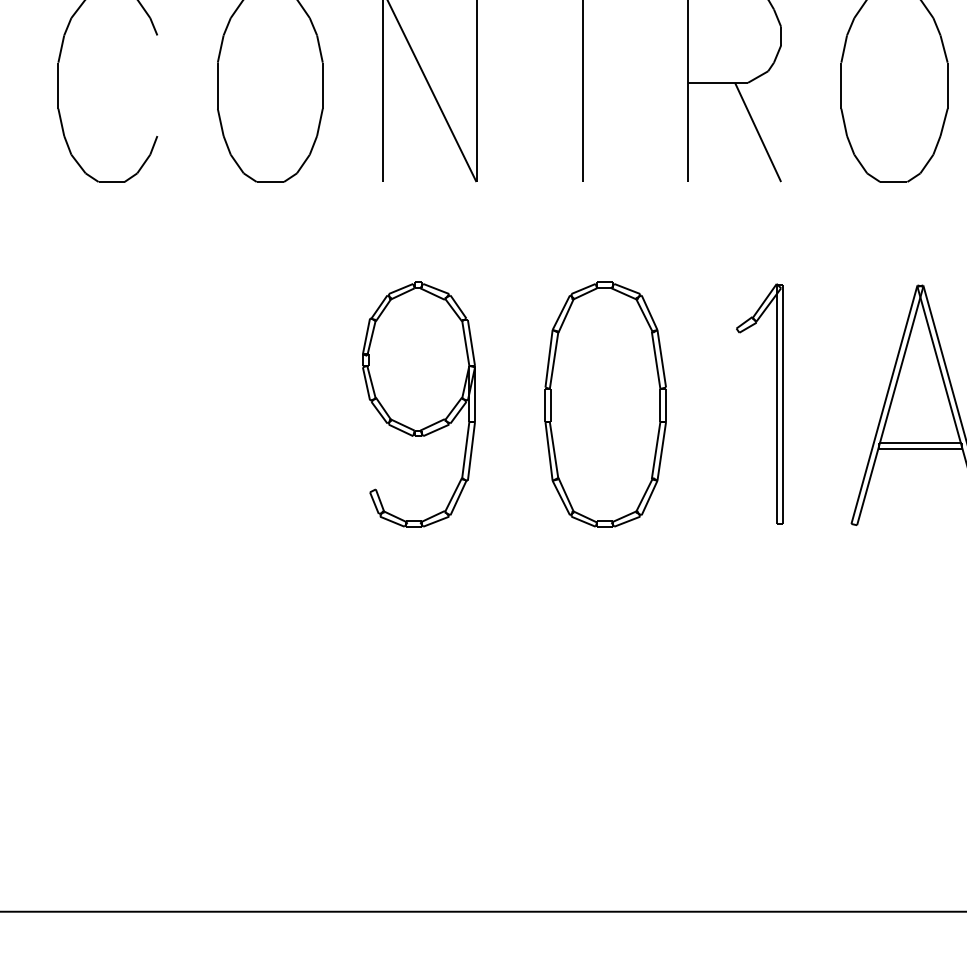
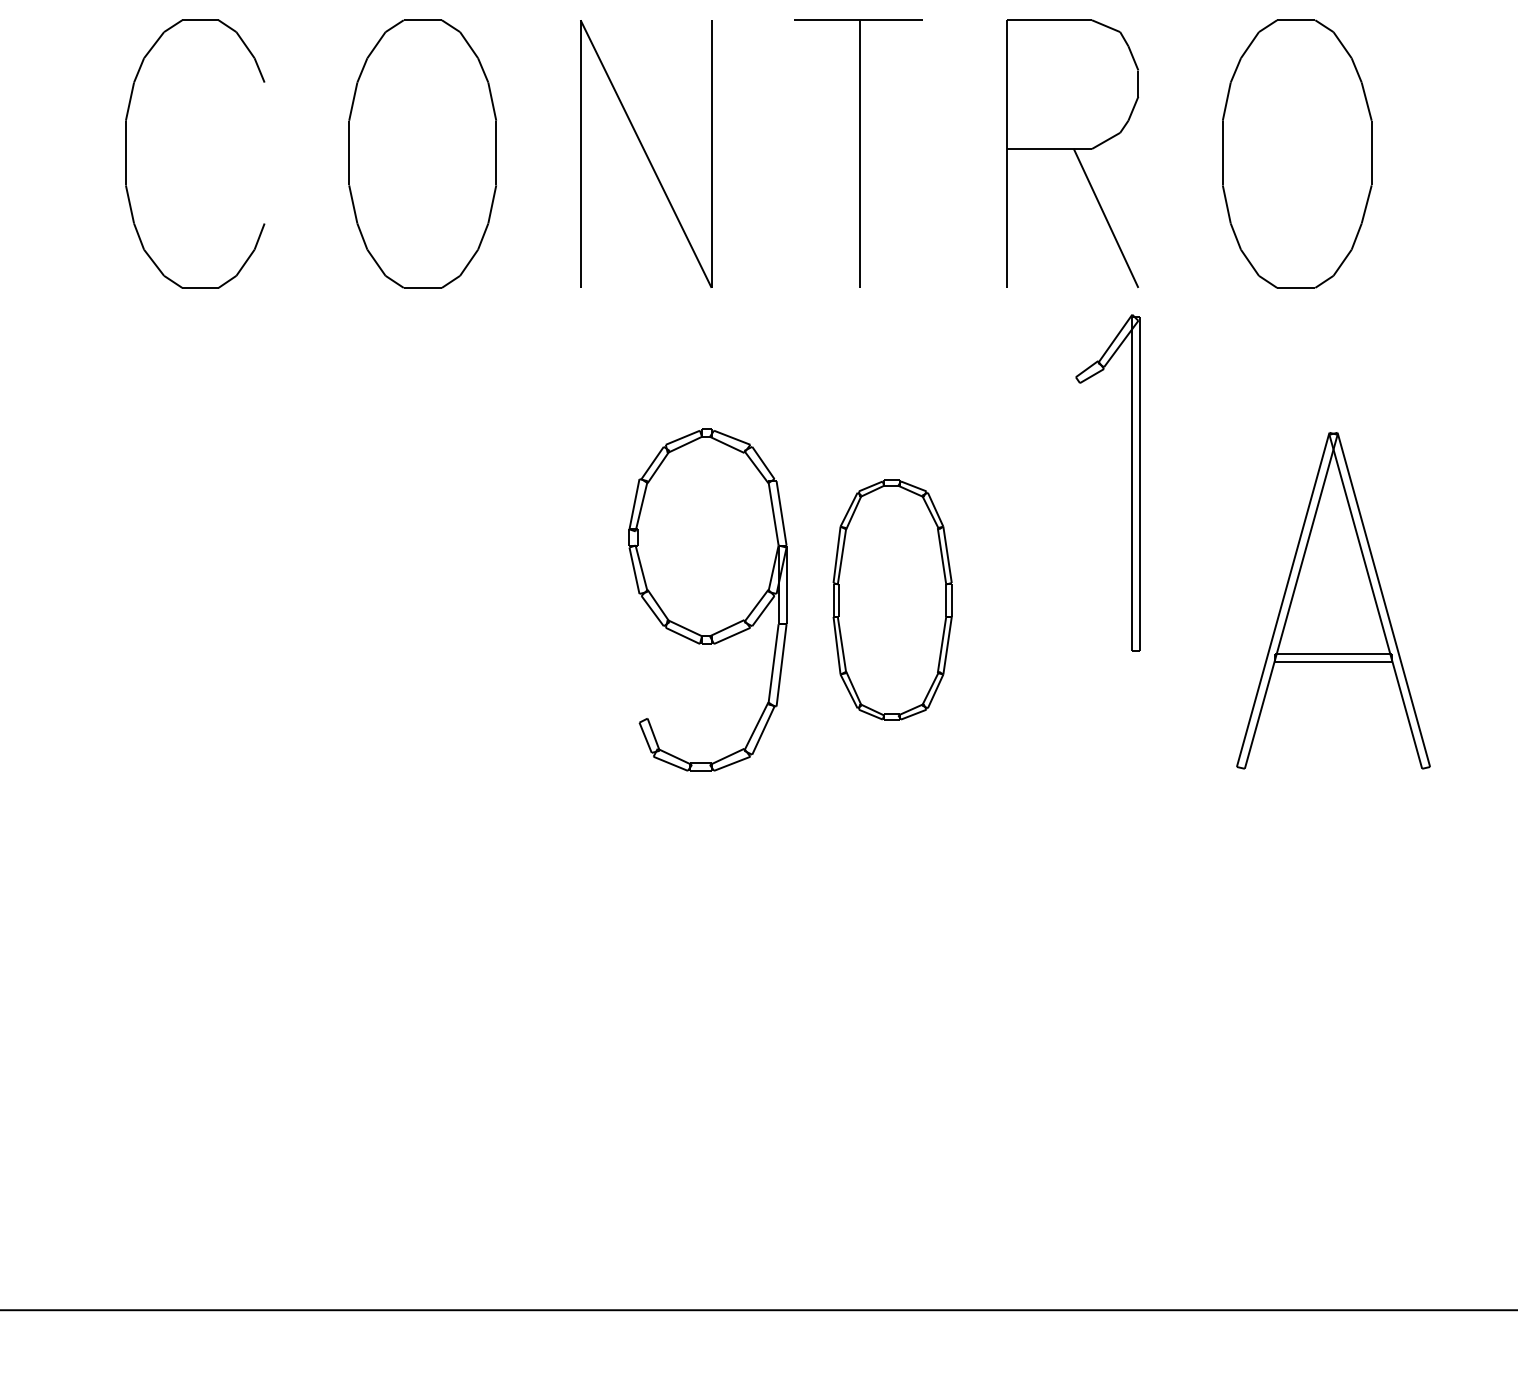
part: (776, 403) -> (1131, 482), moved
part: (418, 404) -> (707, 599), moved
part: (605, 404) -> (892, 599), size x0.7

